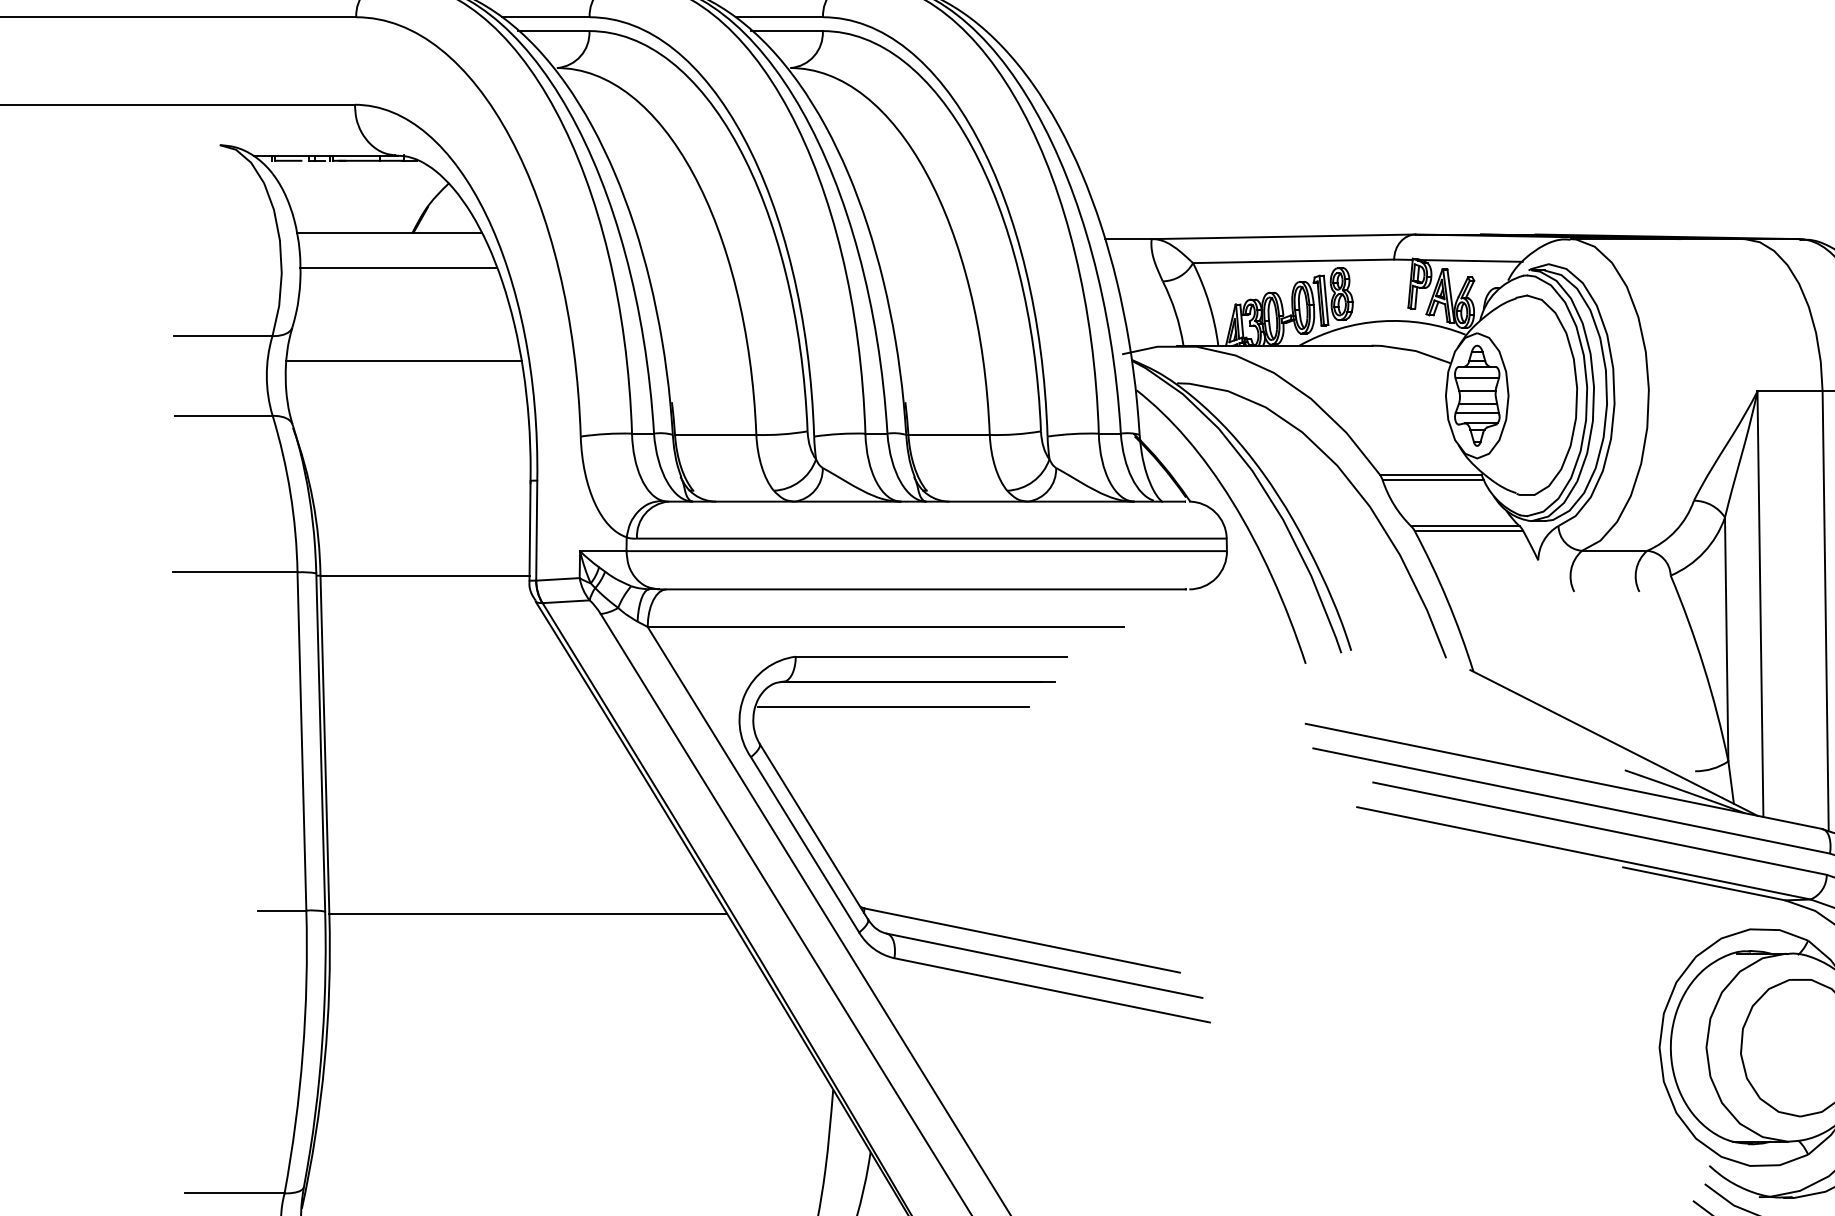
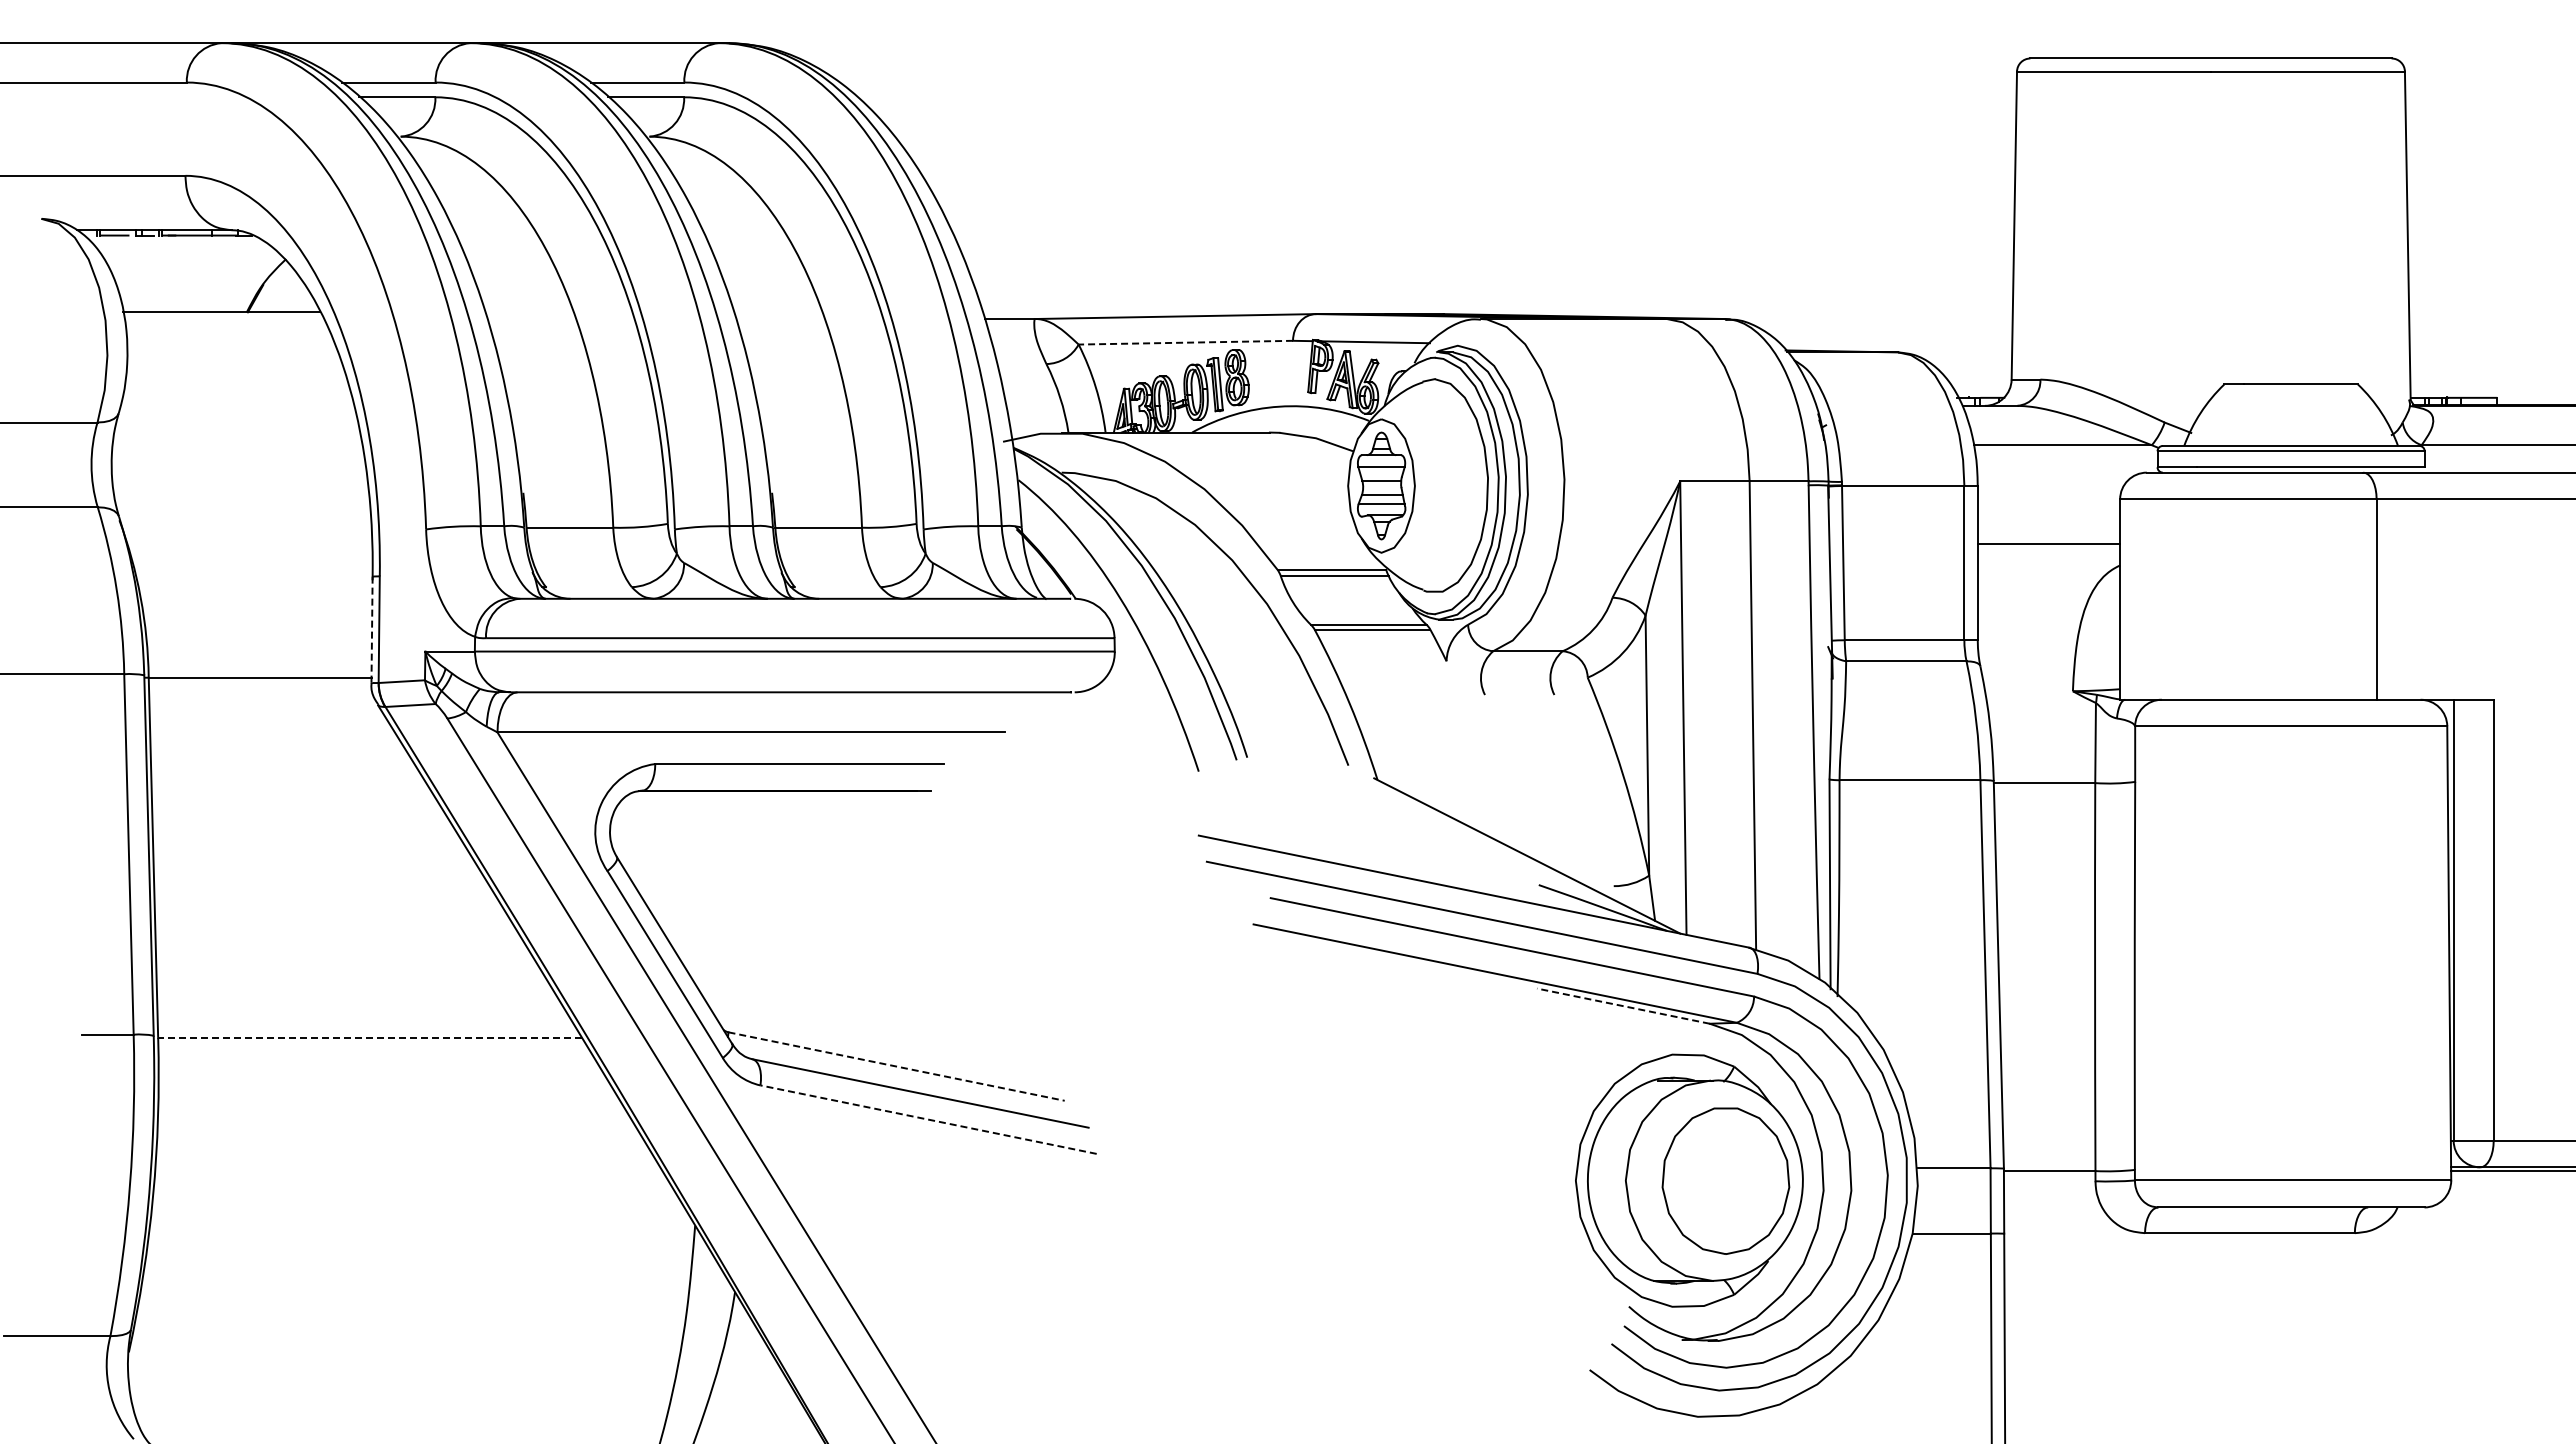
line: (1293, 261) -> (1185, 342), solid -> dashed
line: (398, 267) -> (231, 349), removed
line: (403, 361) -> (237, 449), removed
line: (530, 531) -> (372, 630), solid -> dashed
line: (893, 706) -> (759, 817), removed
line: (1703, 884) -> (1622, 1006), solid -> dashed
line: (528, 914) -> (370, 1038), solid -> dashed
line: (1022, 940) -> (896, 1066), solid -> dashed
line: (1052, 990) -> (928, 1119), solid -> dashed

